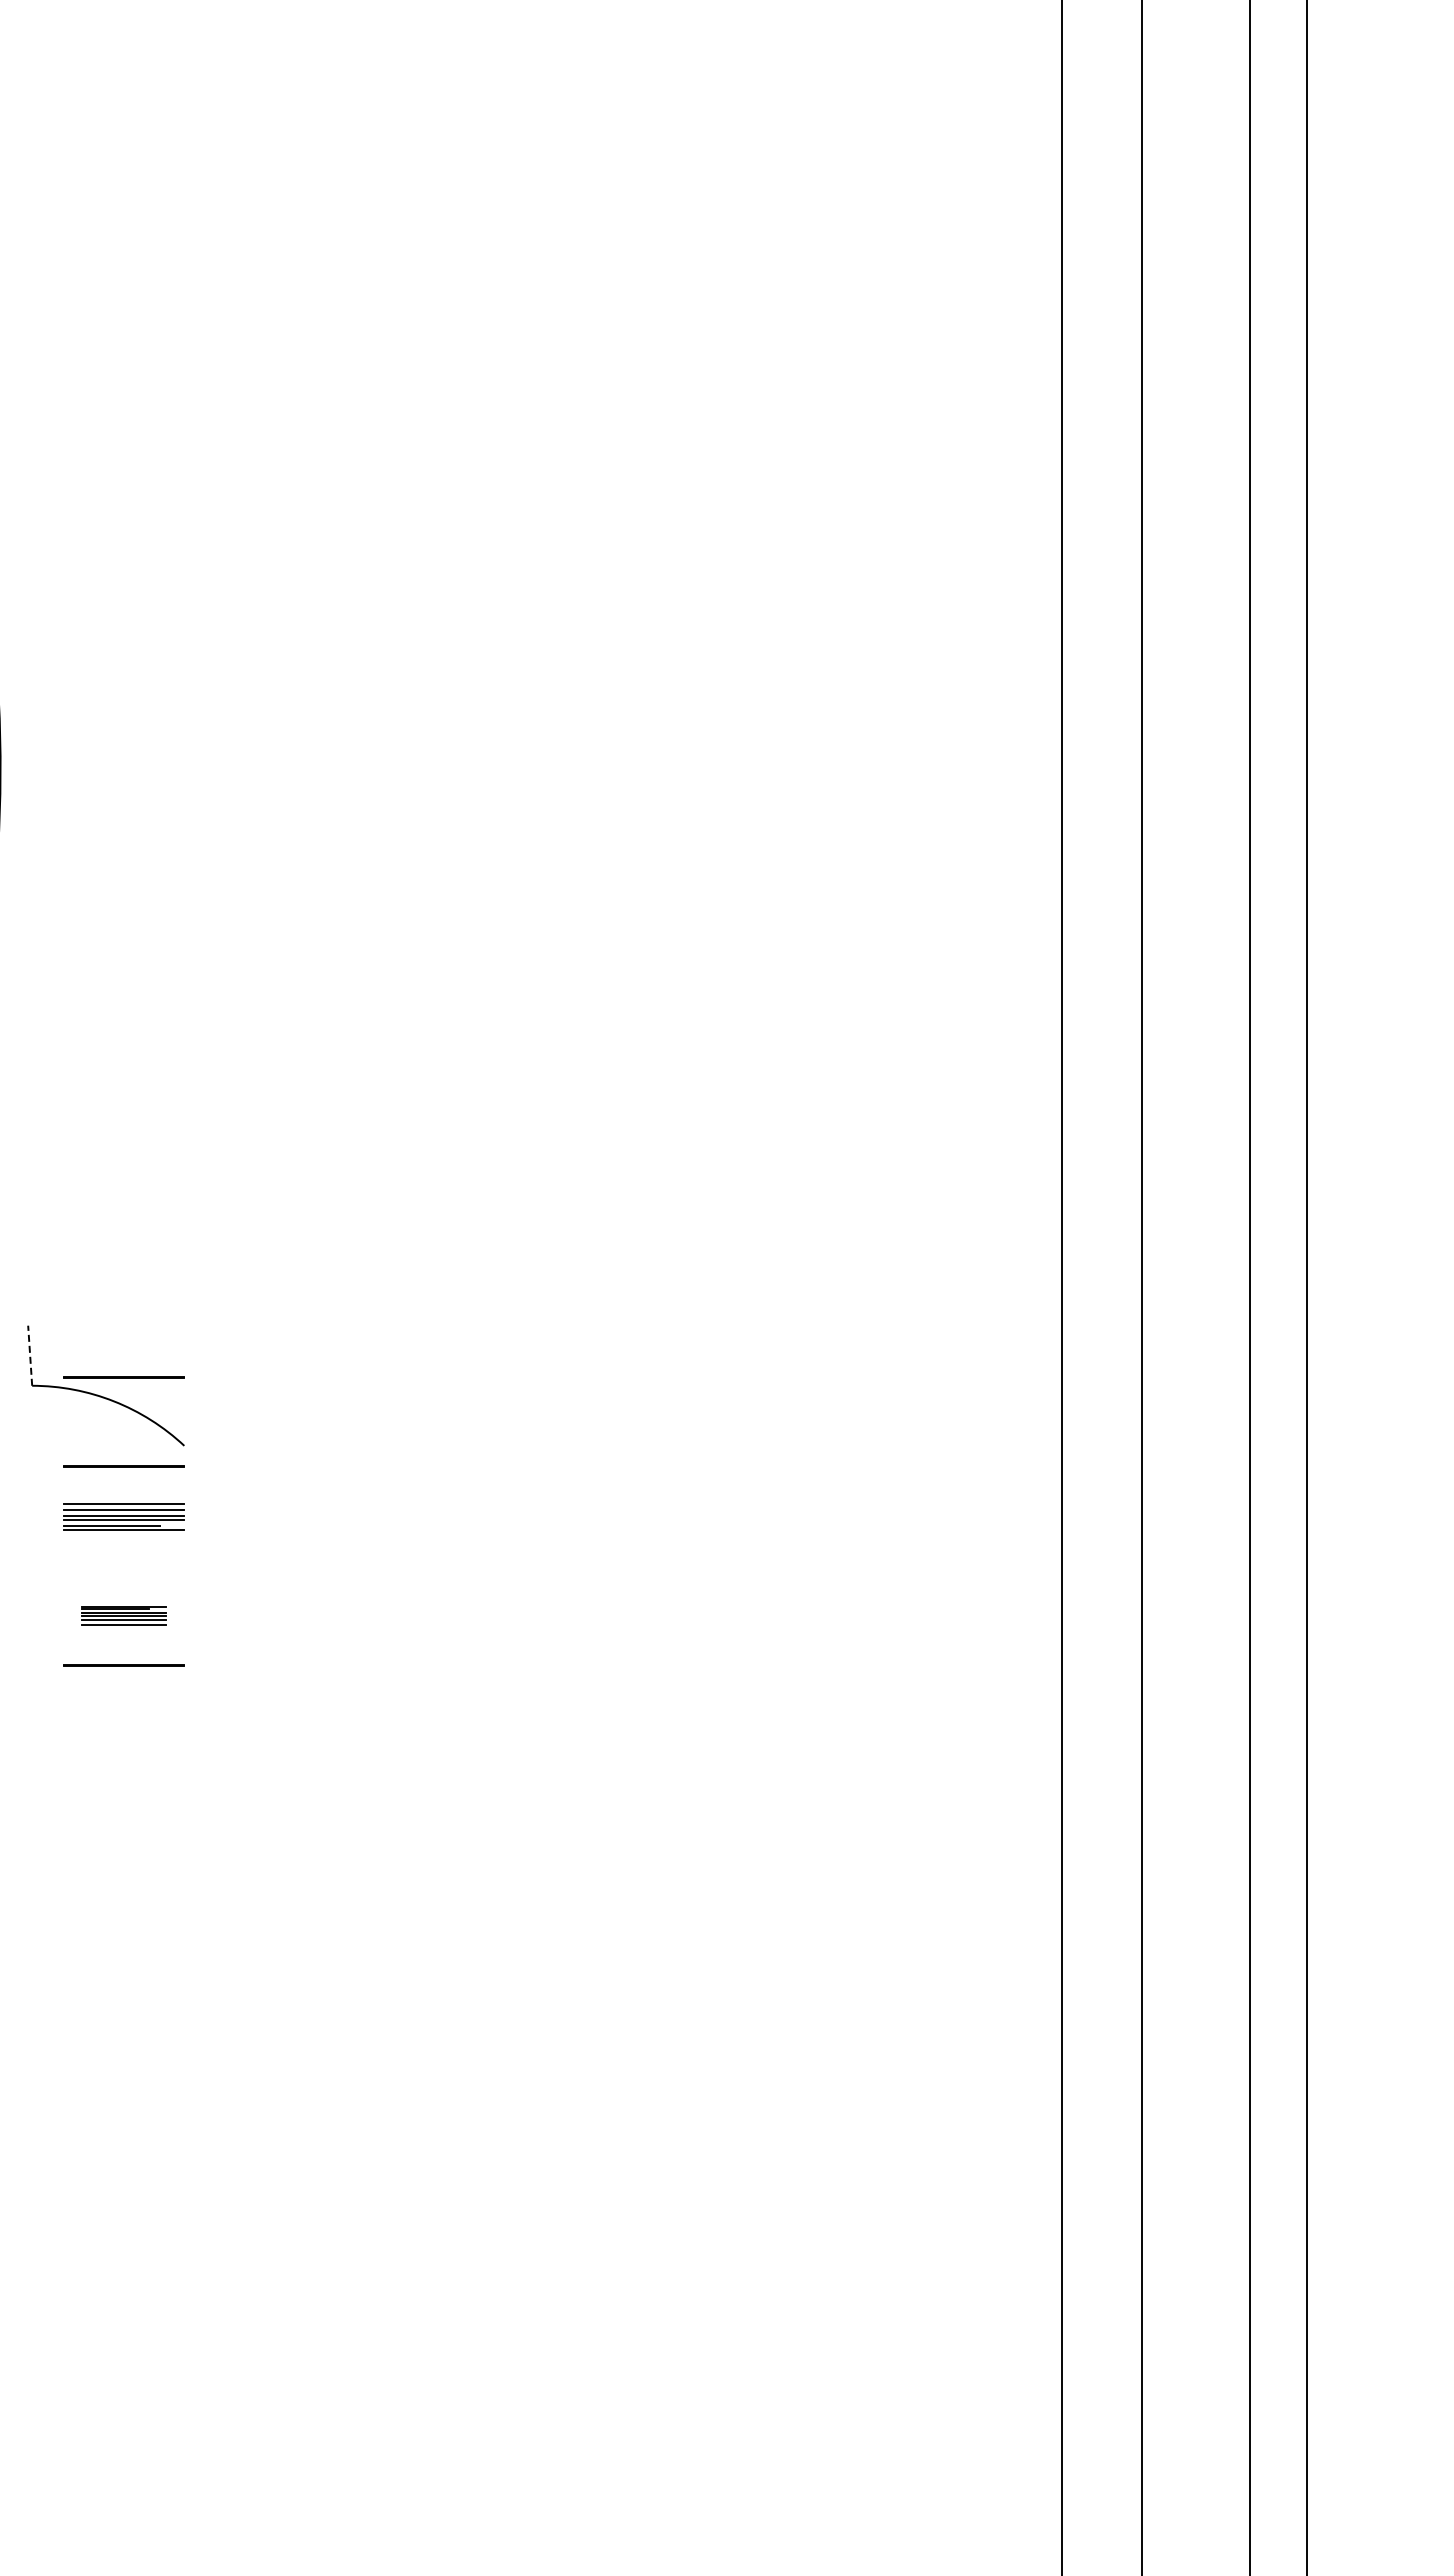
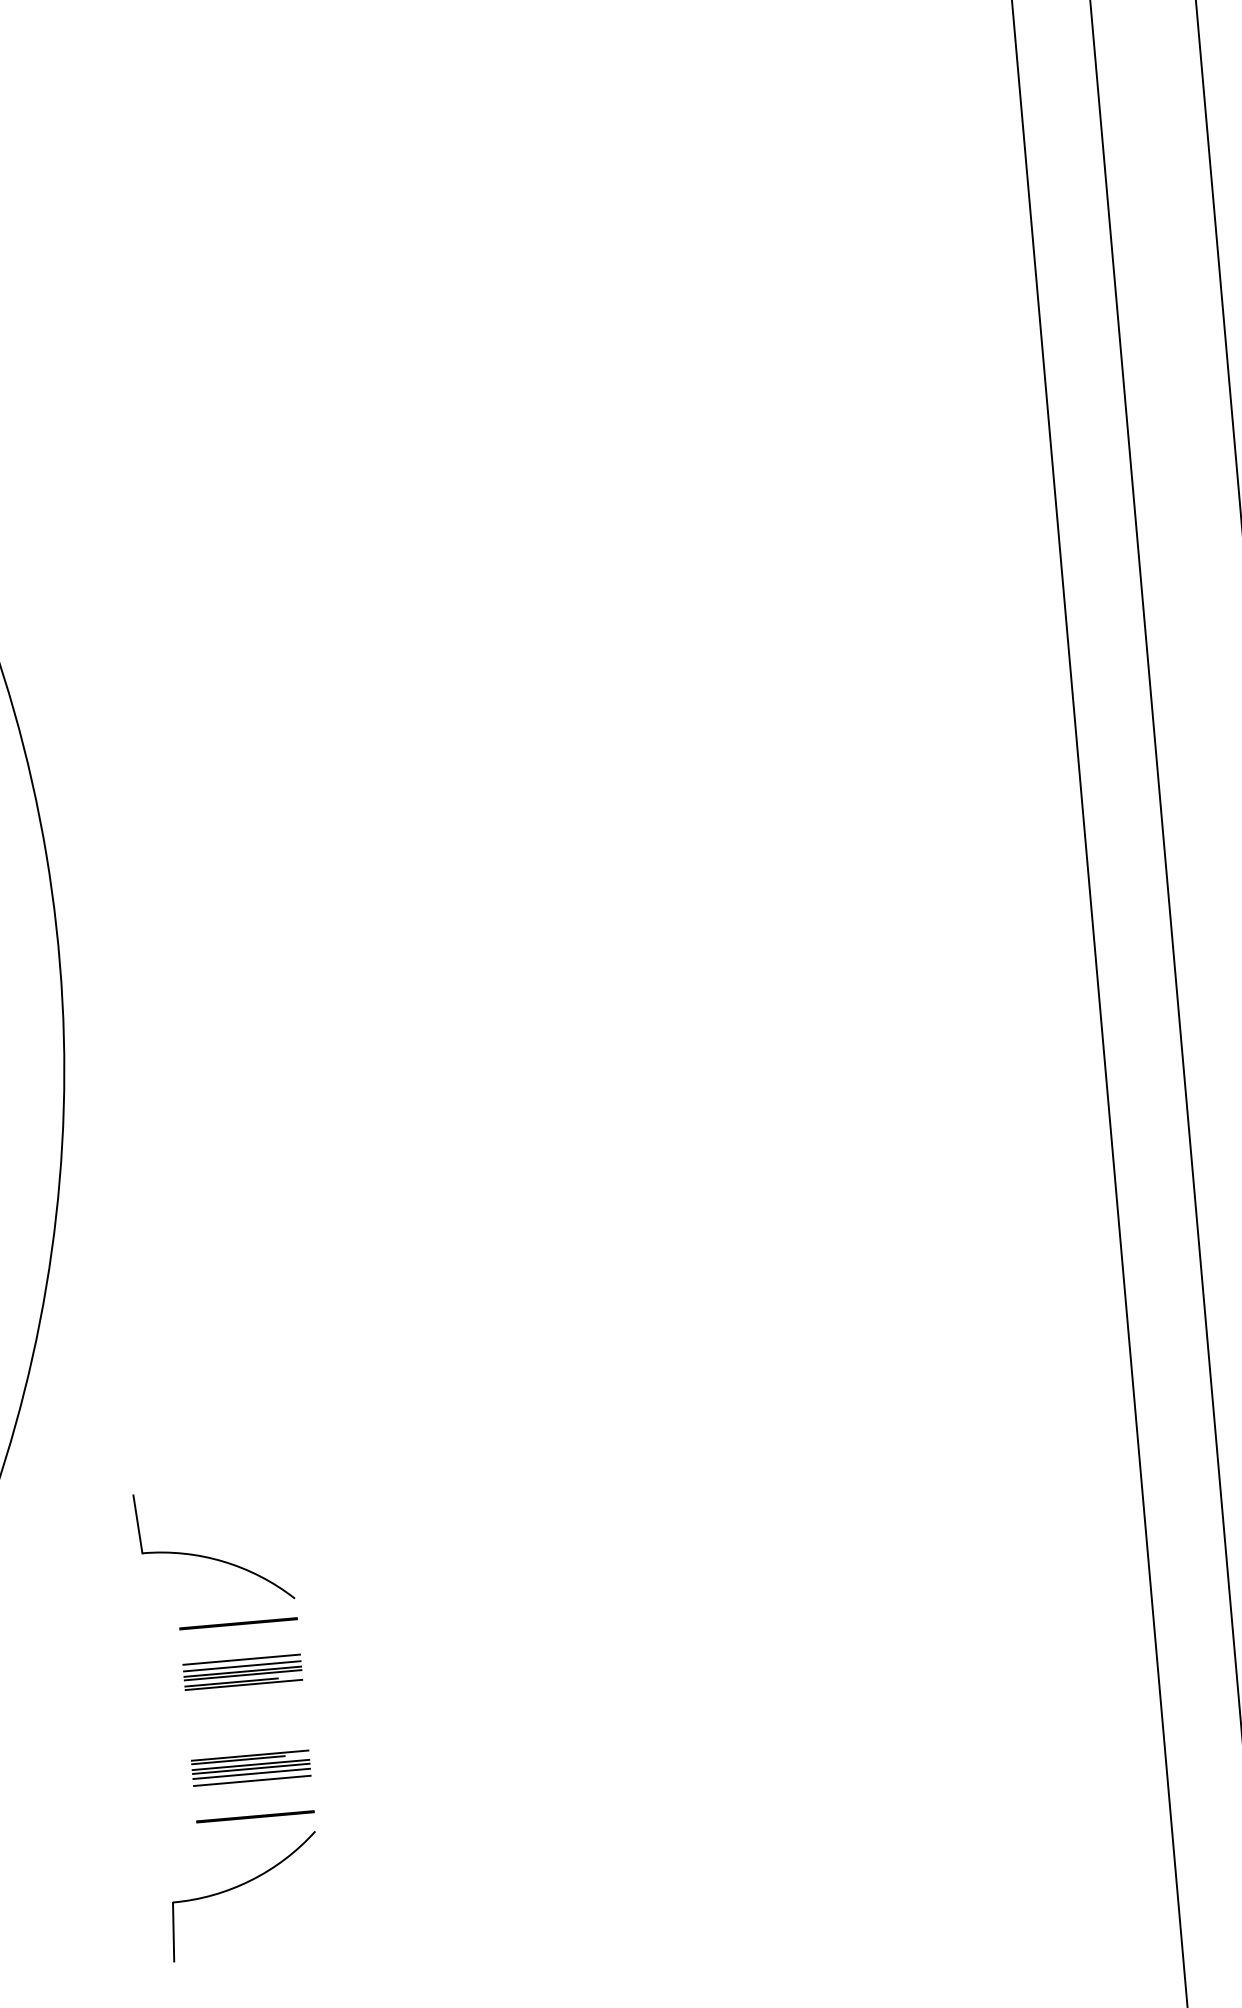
line: (30, 1355) -> (138, 1524), dashed -> solid
line: (123, 1377) -> (230, 1537), removed
part: (123, 1615) -> (250, 1768), size x1.43
part: (103, 1735) -> (241, 1886), added

